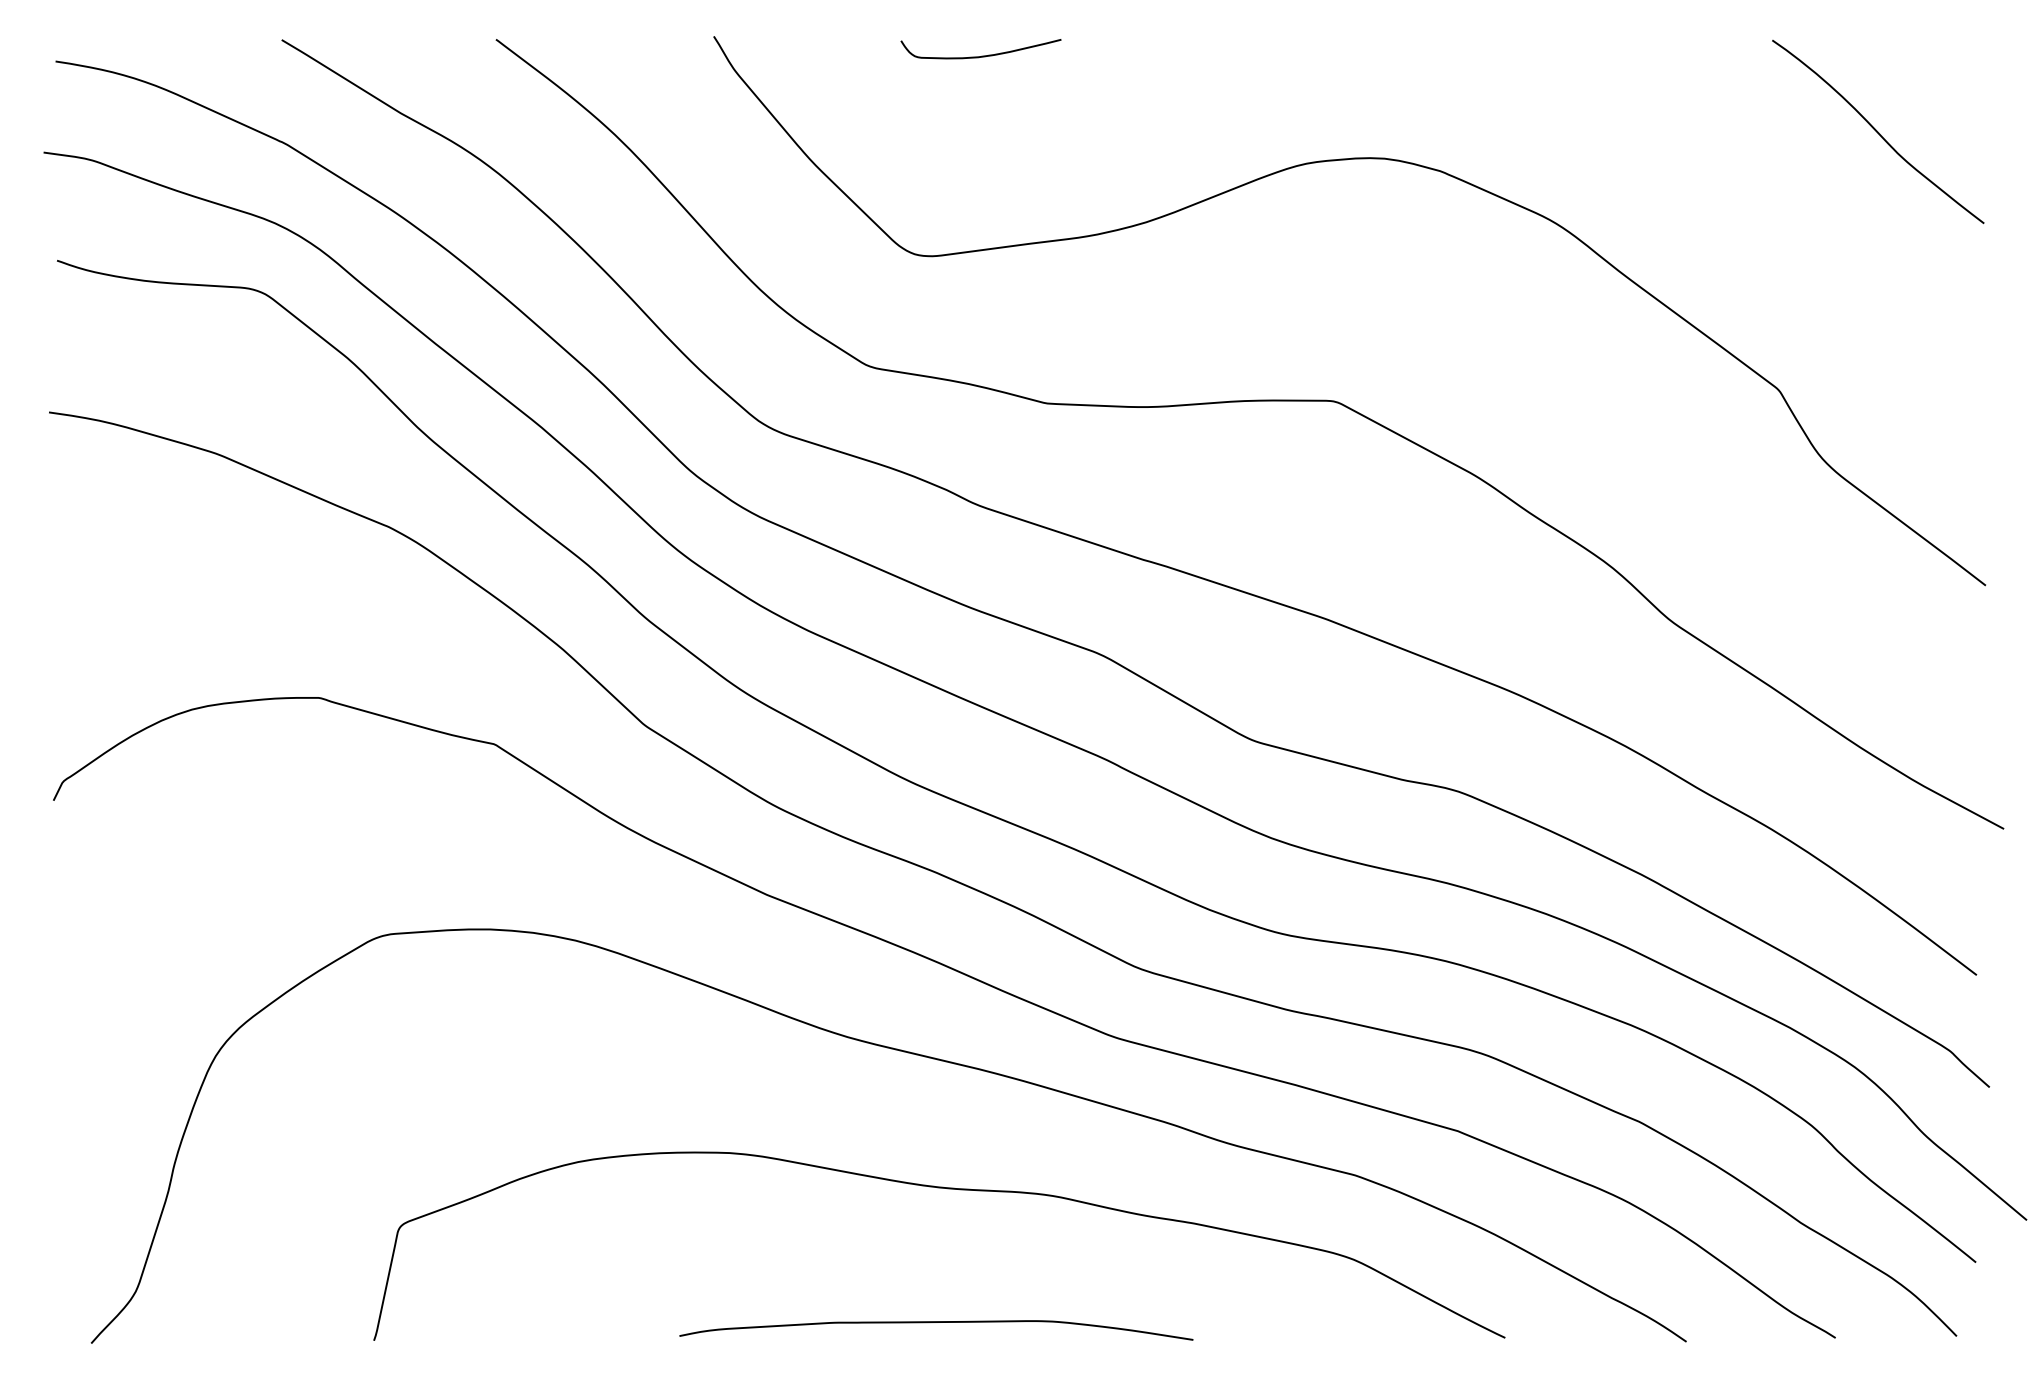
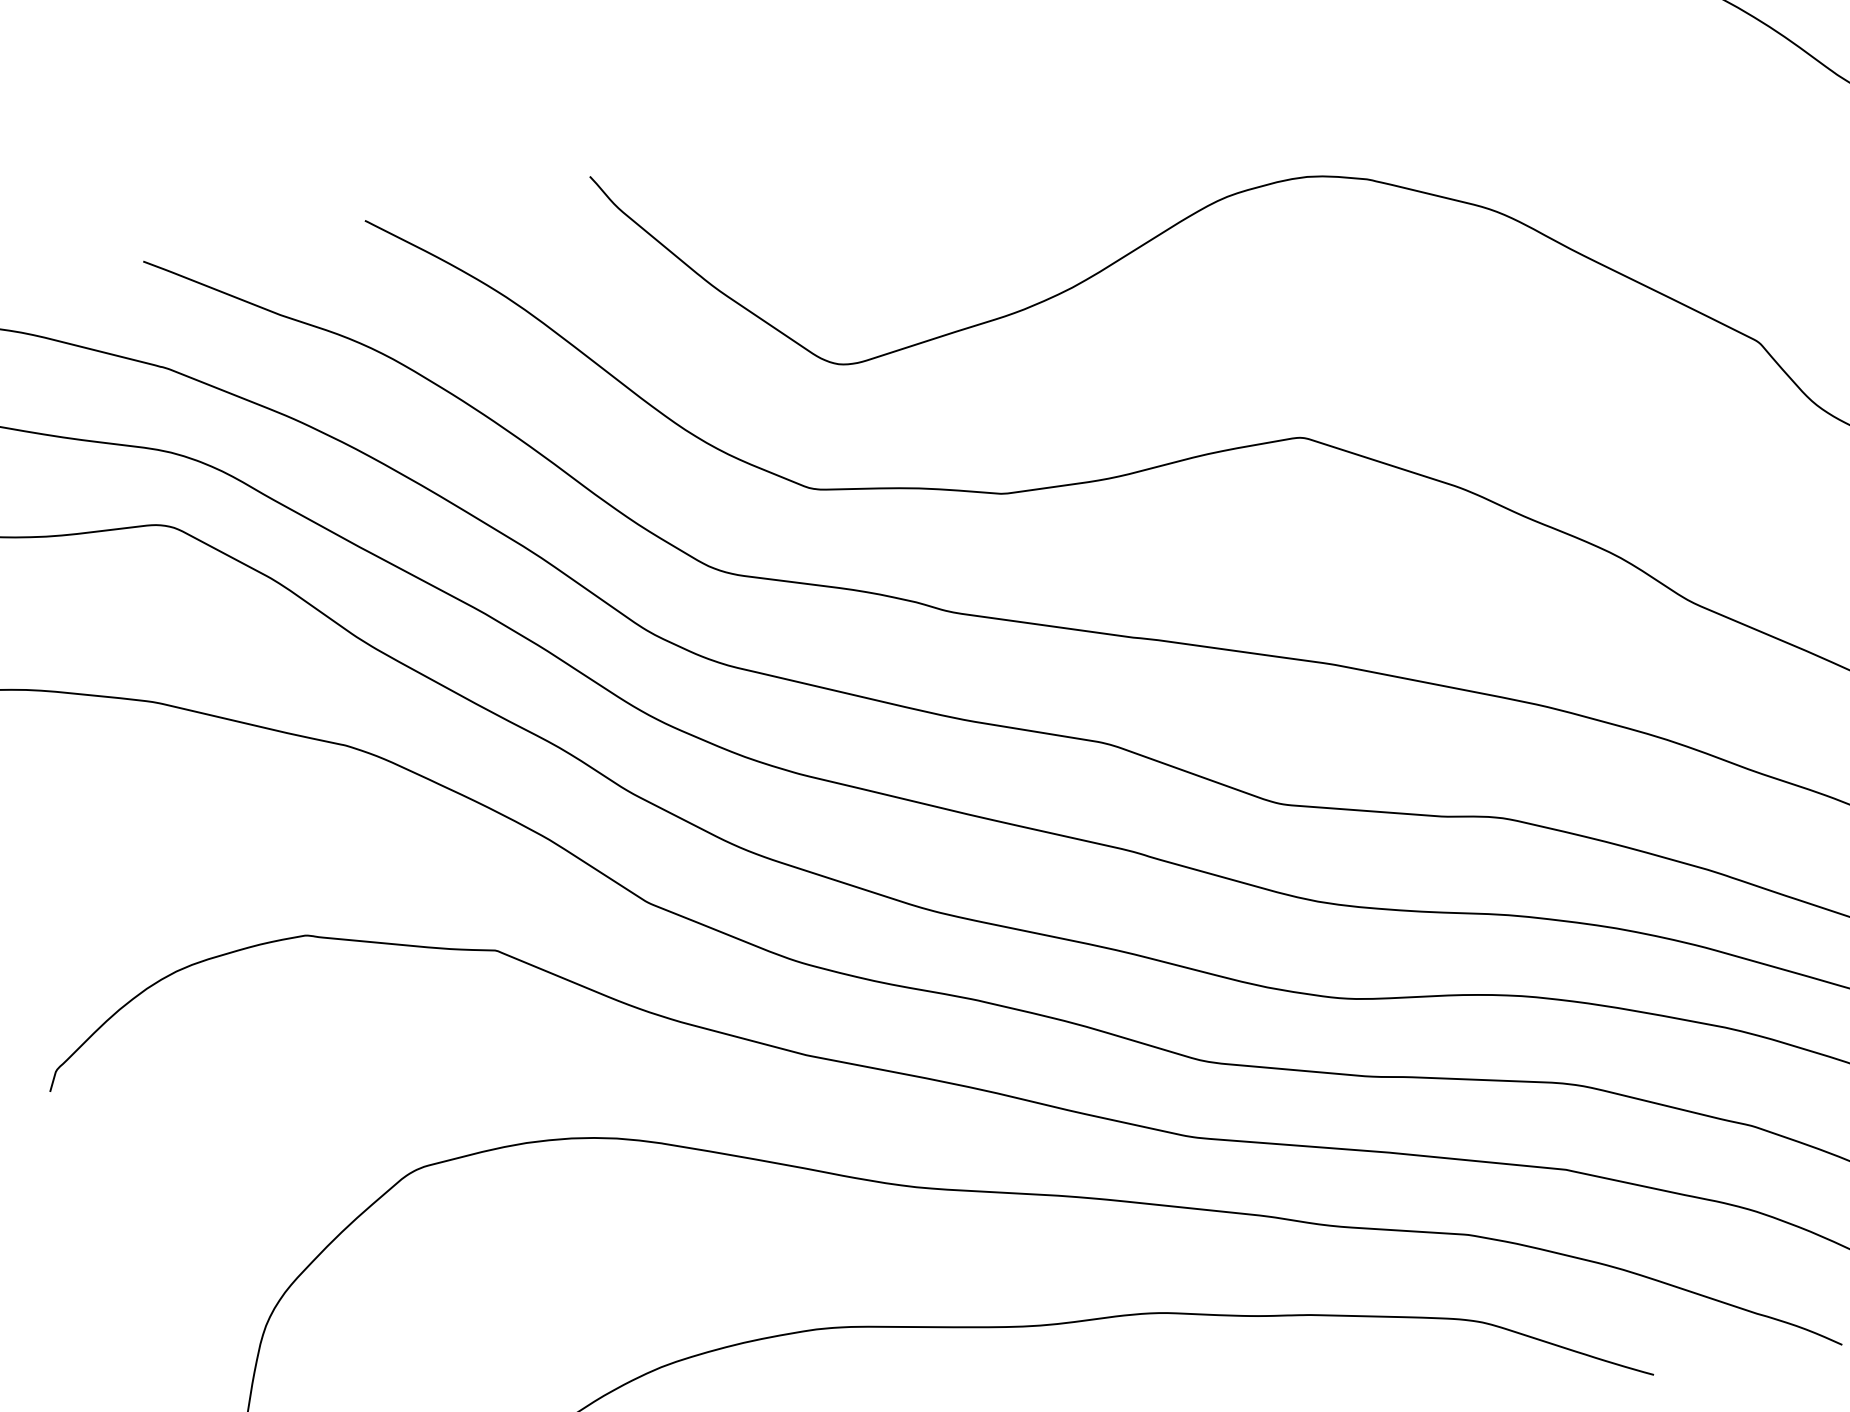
curve: (981, 55) -> (870, 145), removed

